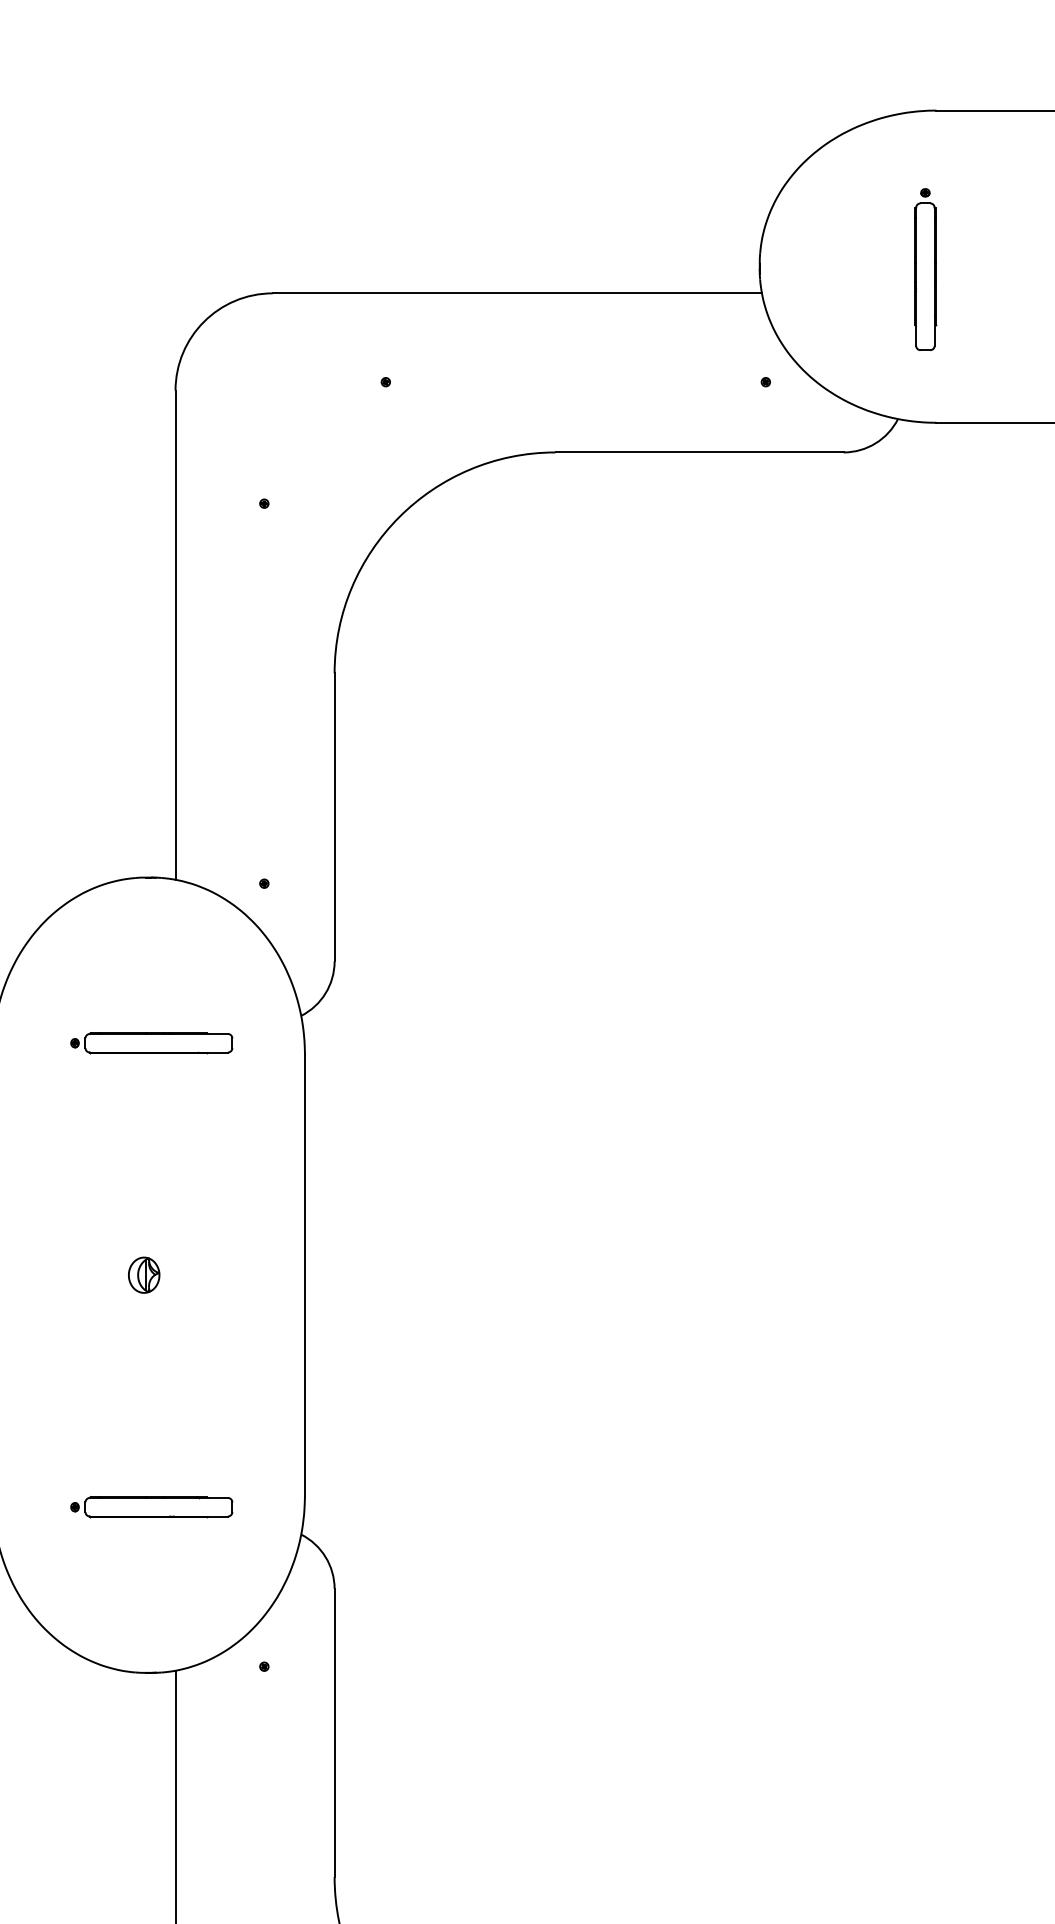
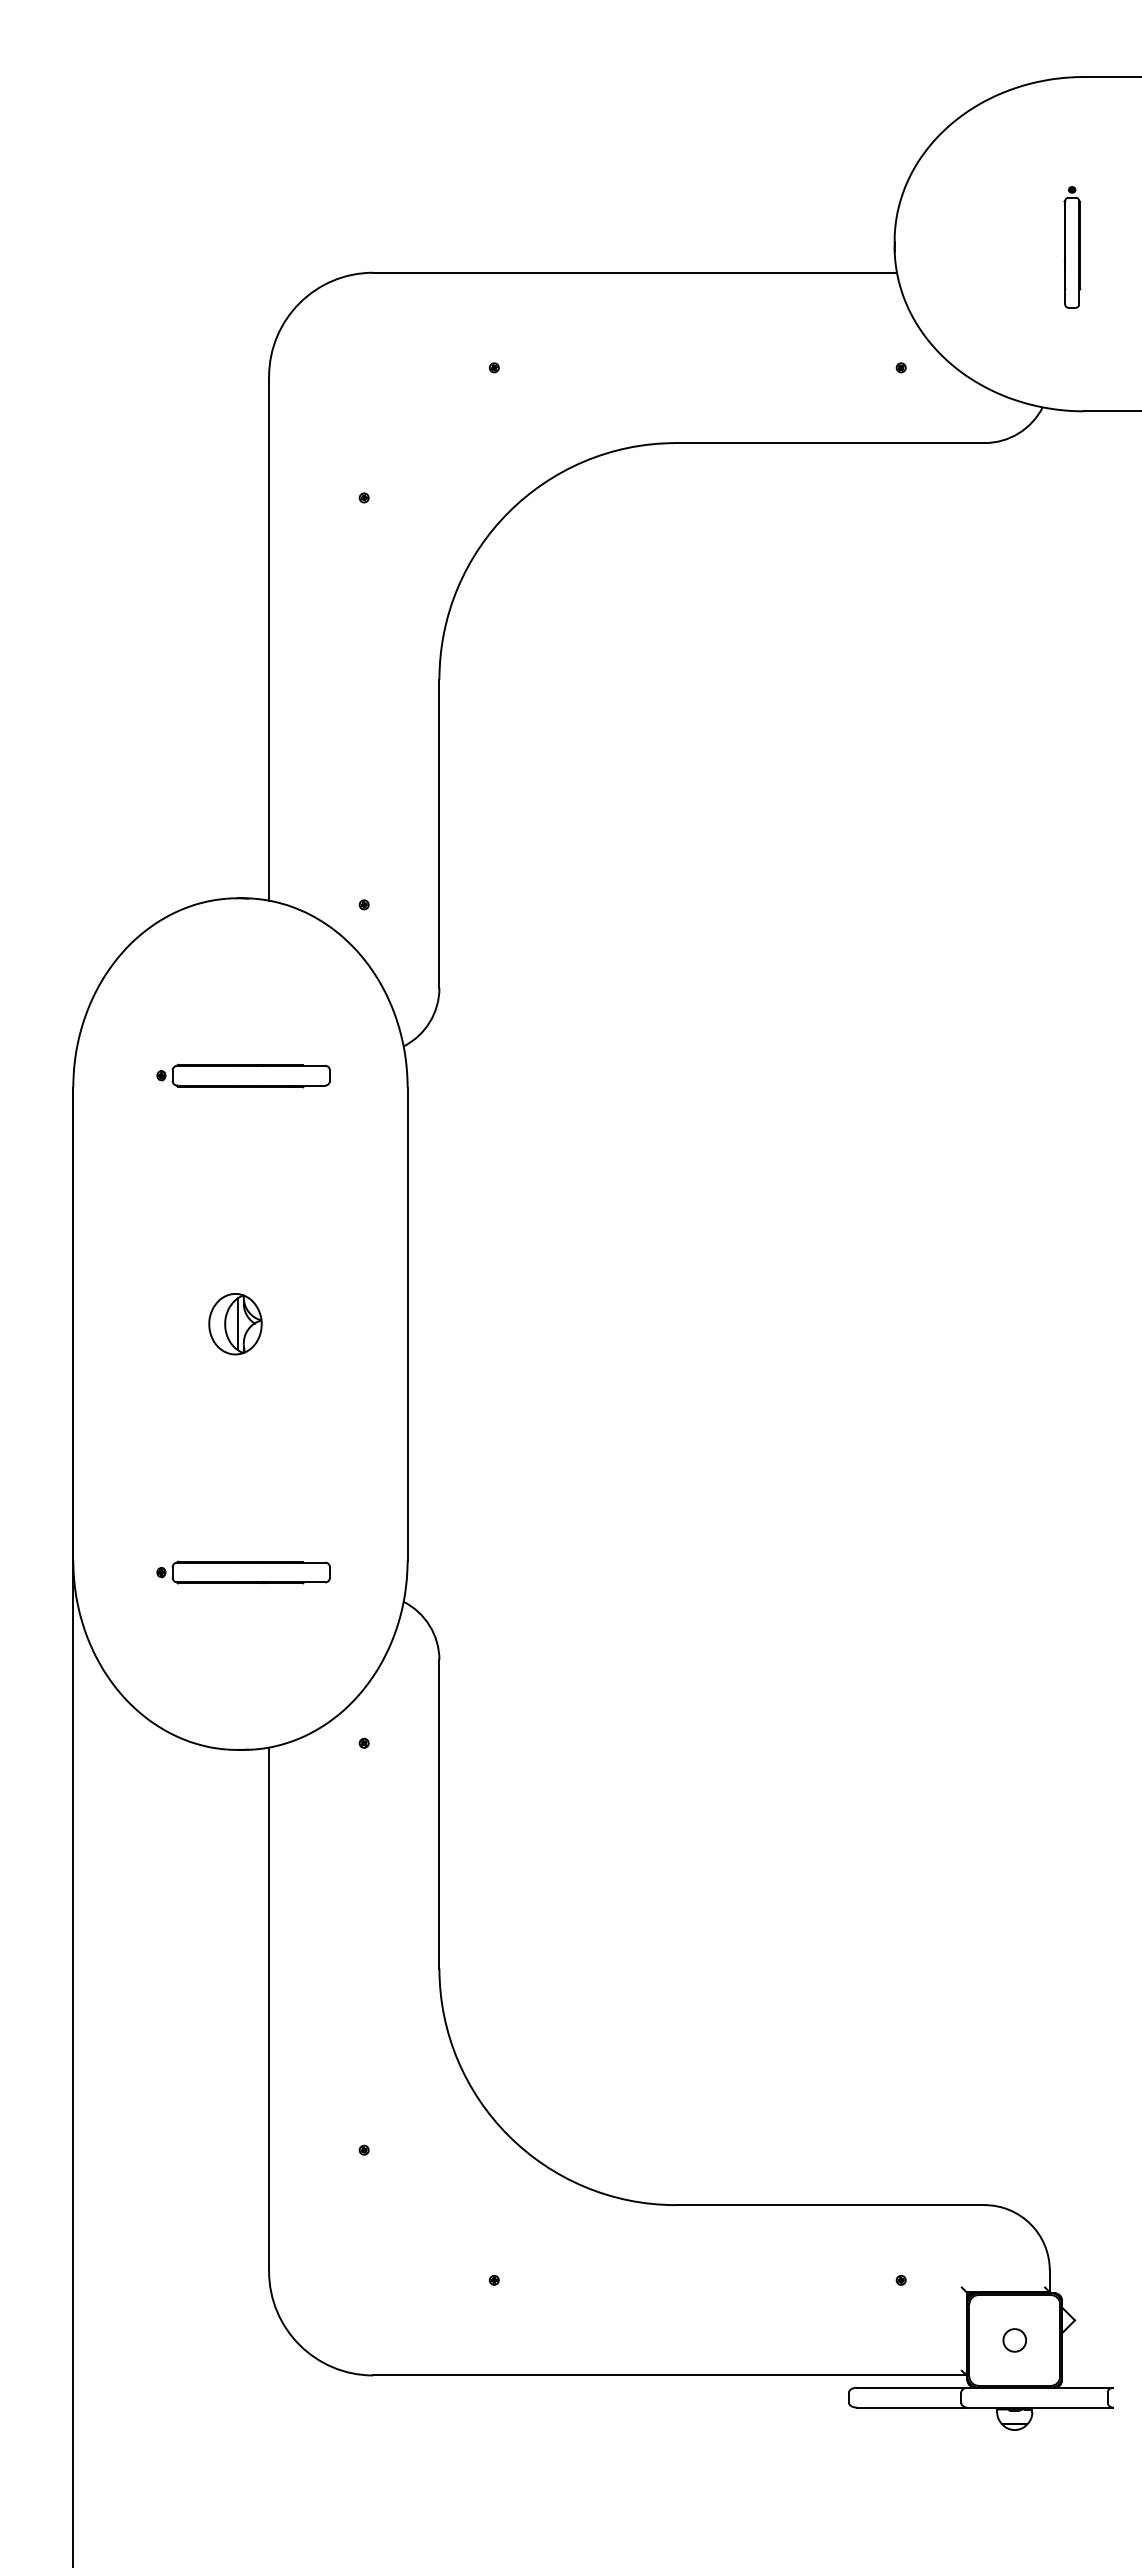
part: (925, 269) -> (1072, 247), size x0.7
part: (144, 1274) -> (235, 1323), size x1.6

